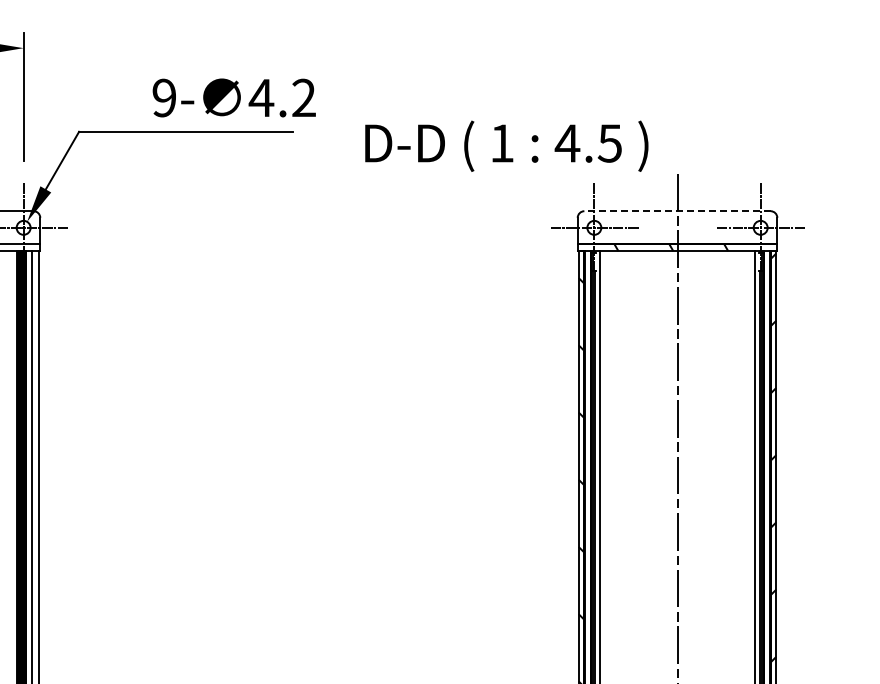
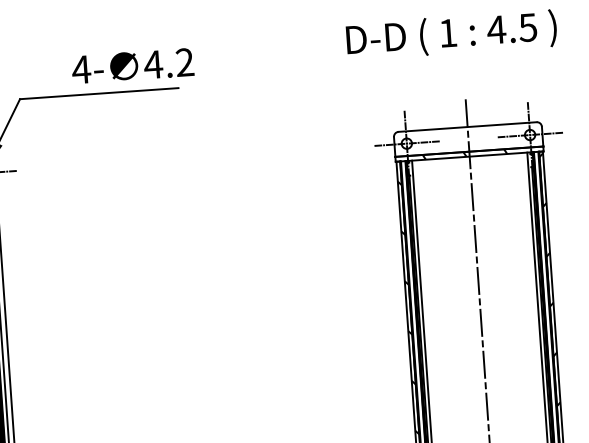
text: (164, 97) -> (81, 69), 9- -> 4-
text: (506, 145) -> (451, 34), moved
line: (677, 211) -> (467, 127), dashed -> solid

